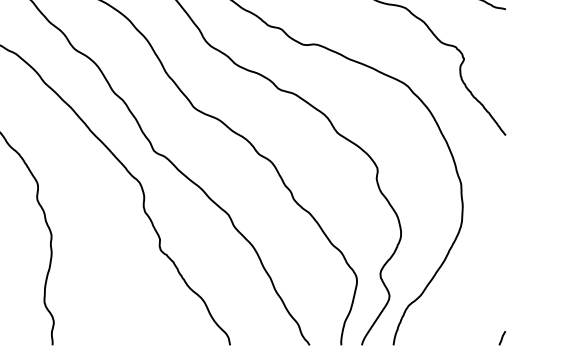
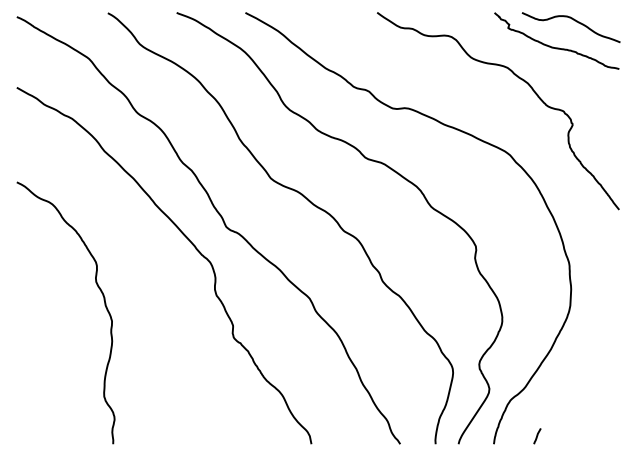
line: (502, 338) -> (537, 436), moved

